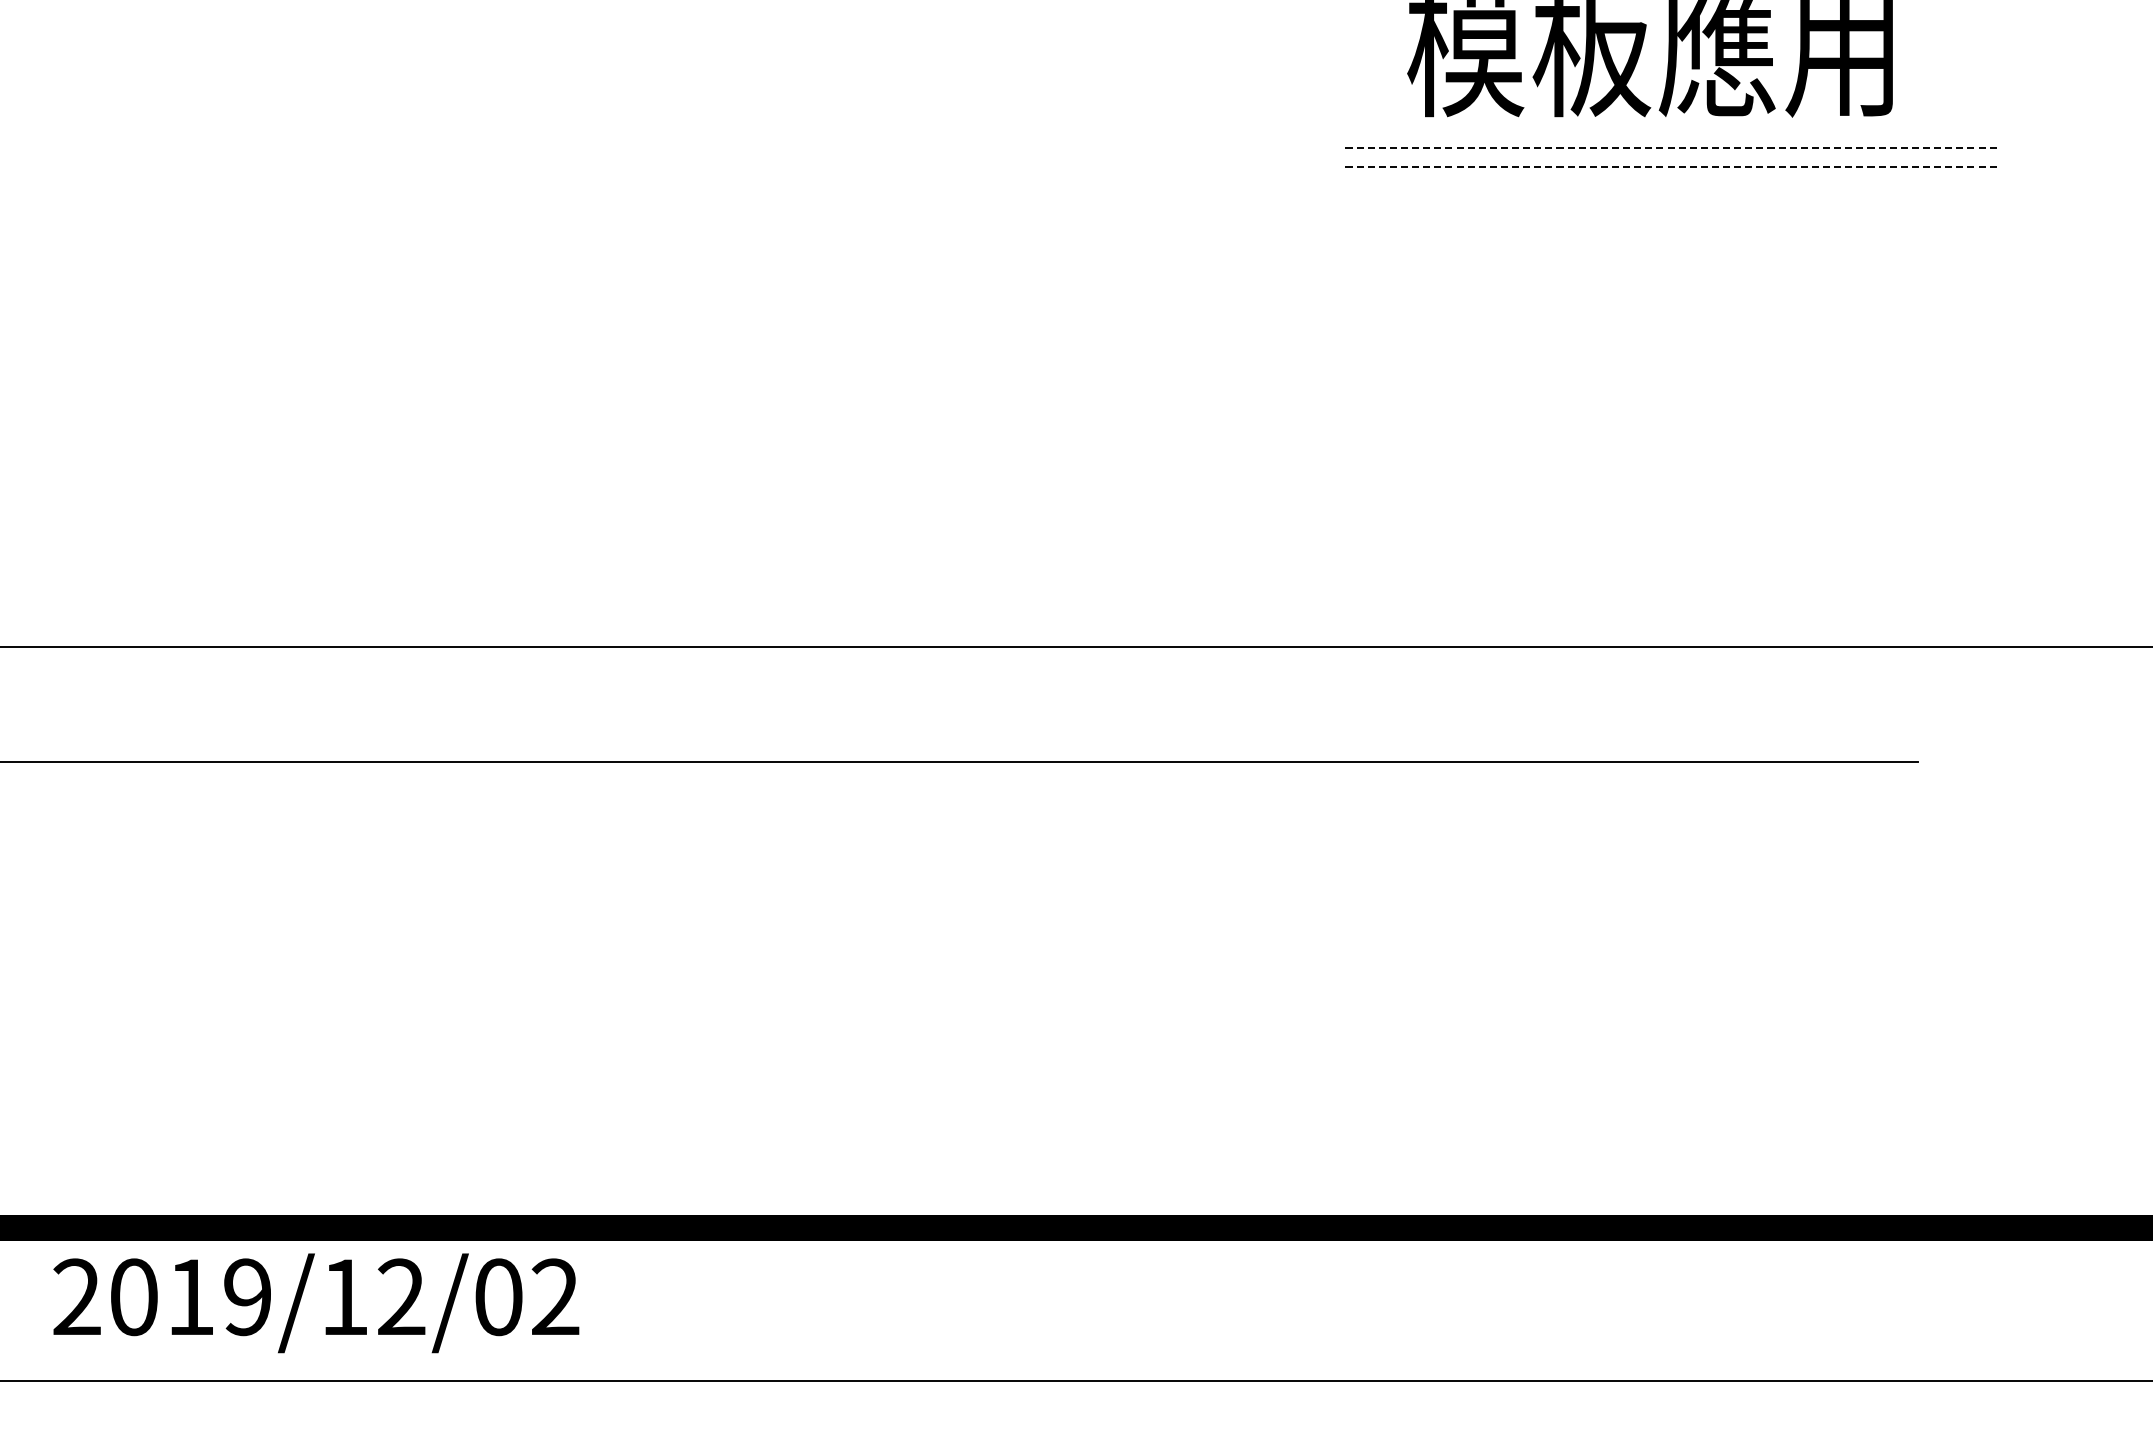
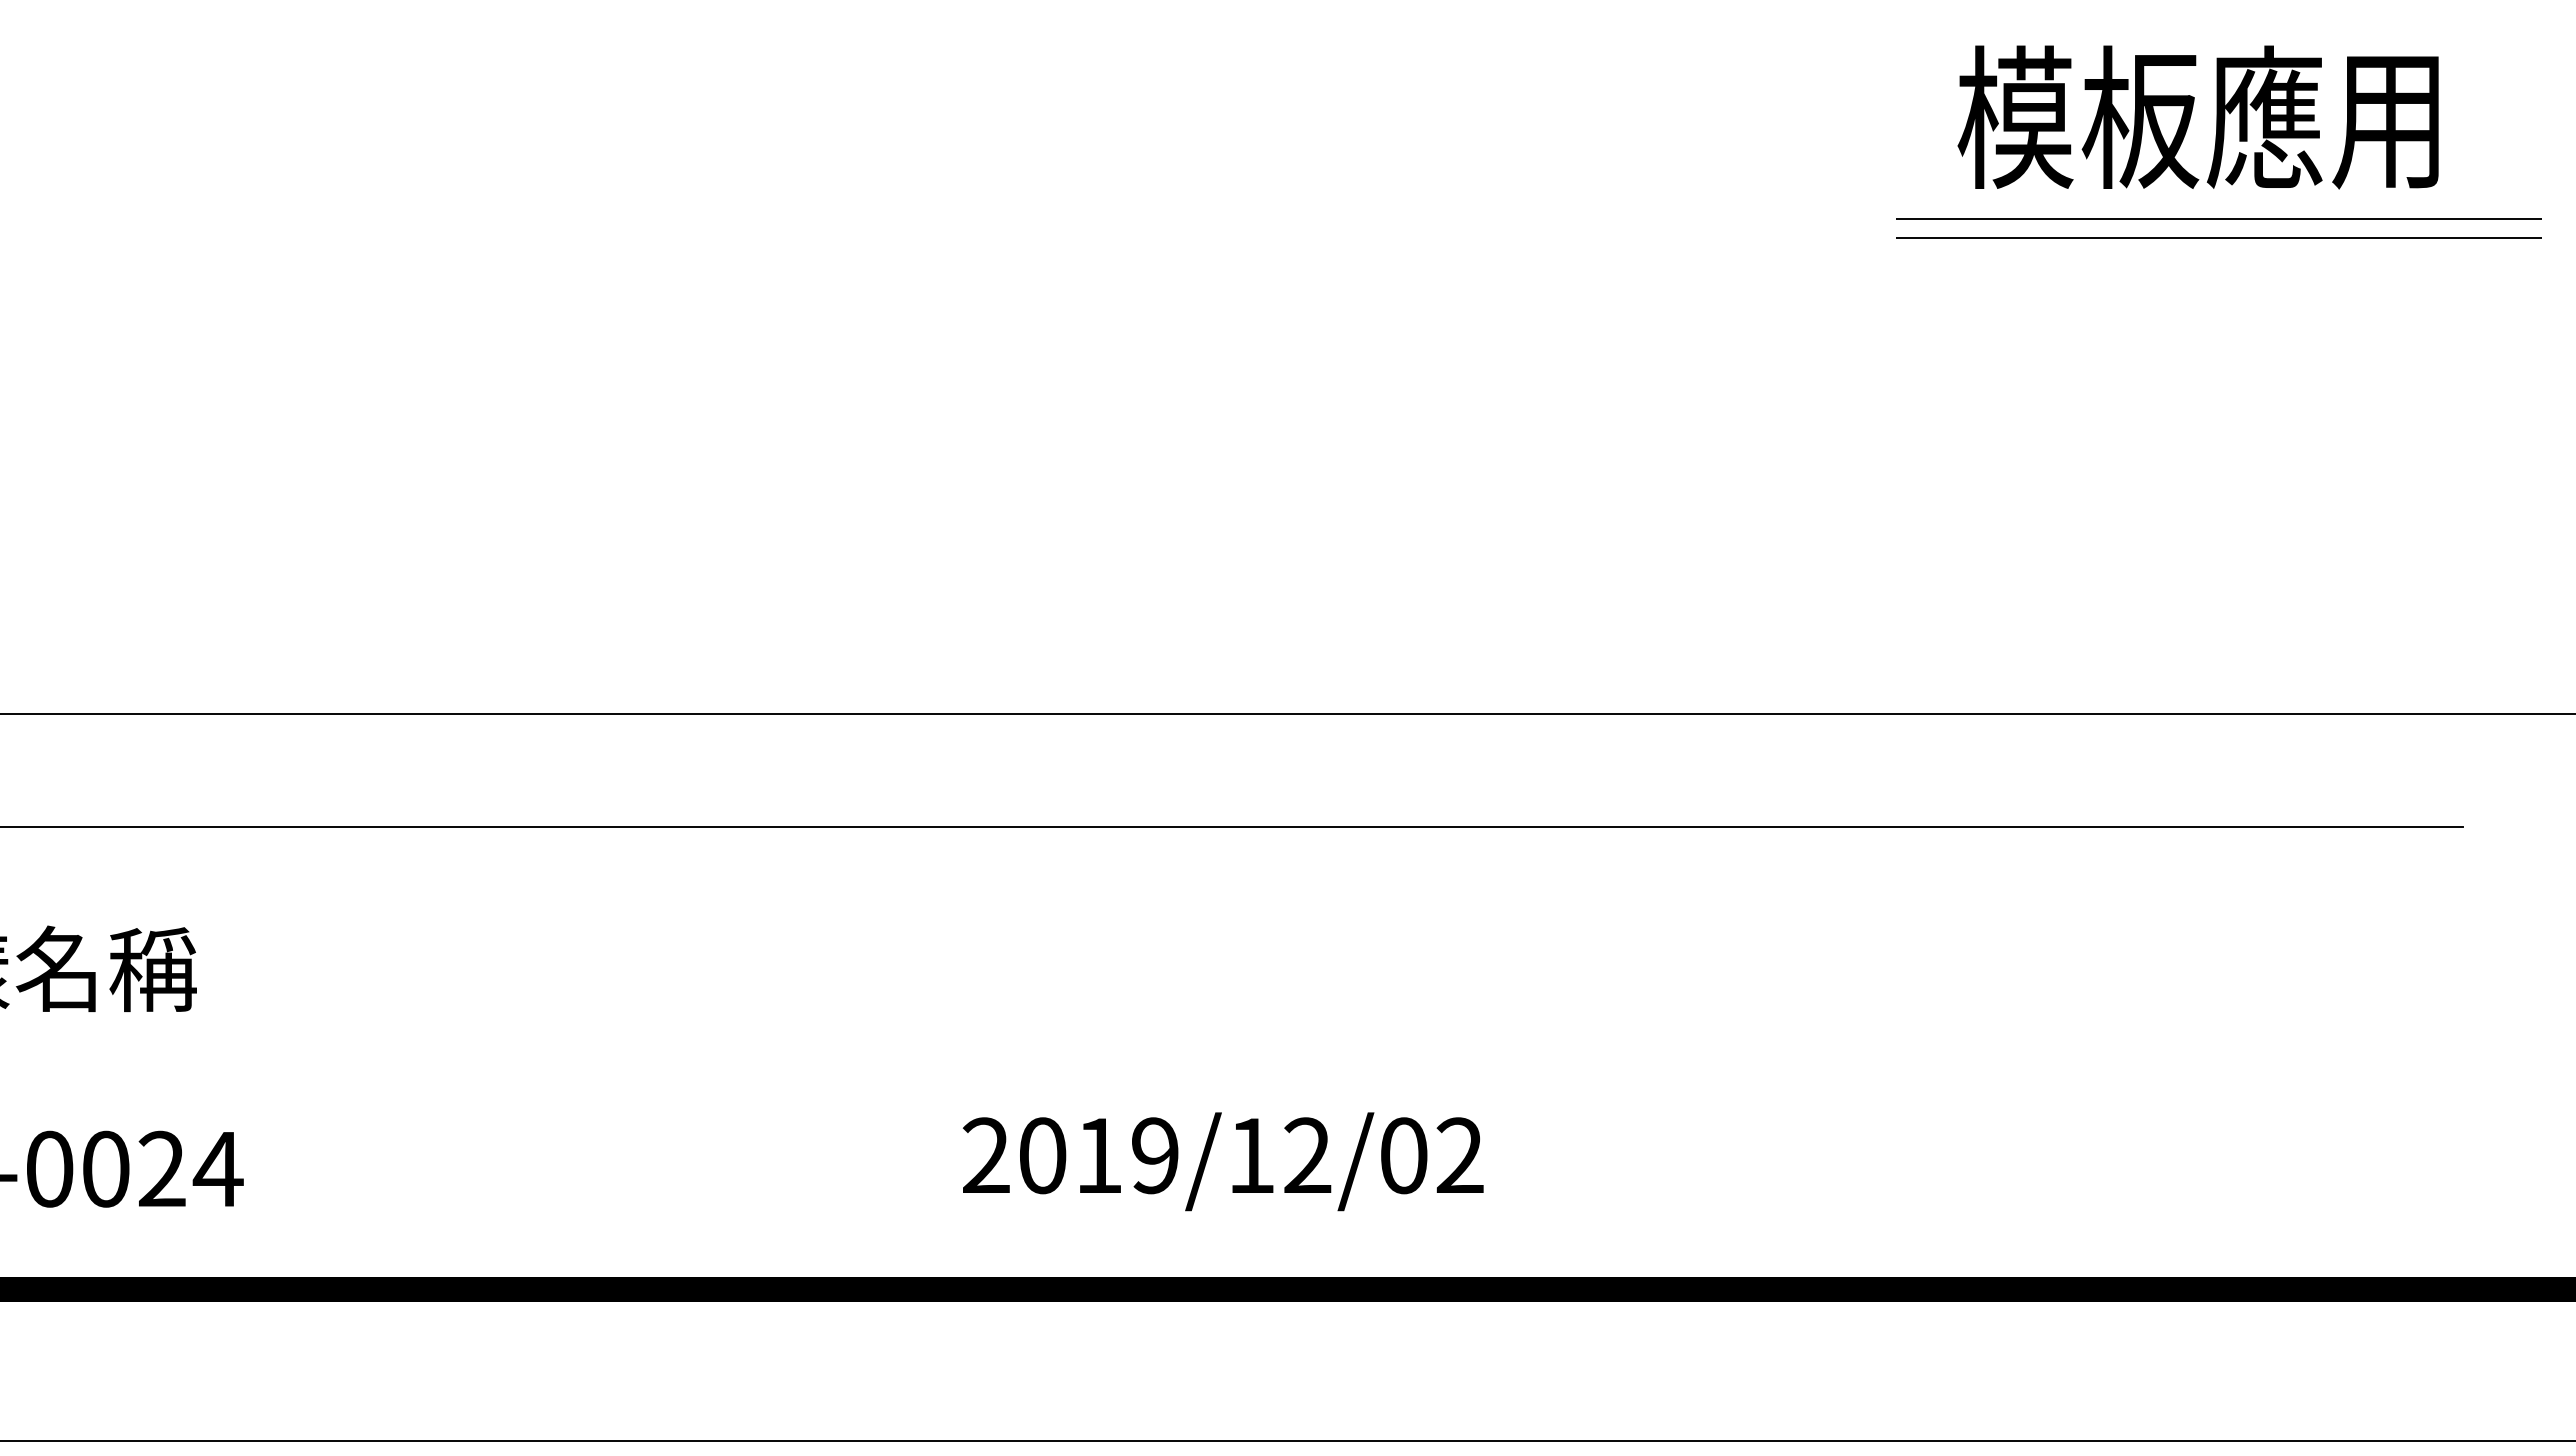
line: (1671, 147) -> (2219, 219), dashed -> solid
line: (1671, 167) -> (2219, 238), dashed -> solid
text: (315, 1303) -> (1222, 1161), moved

